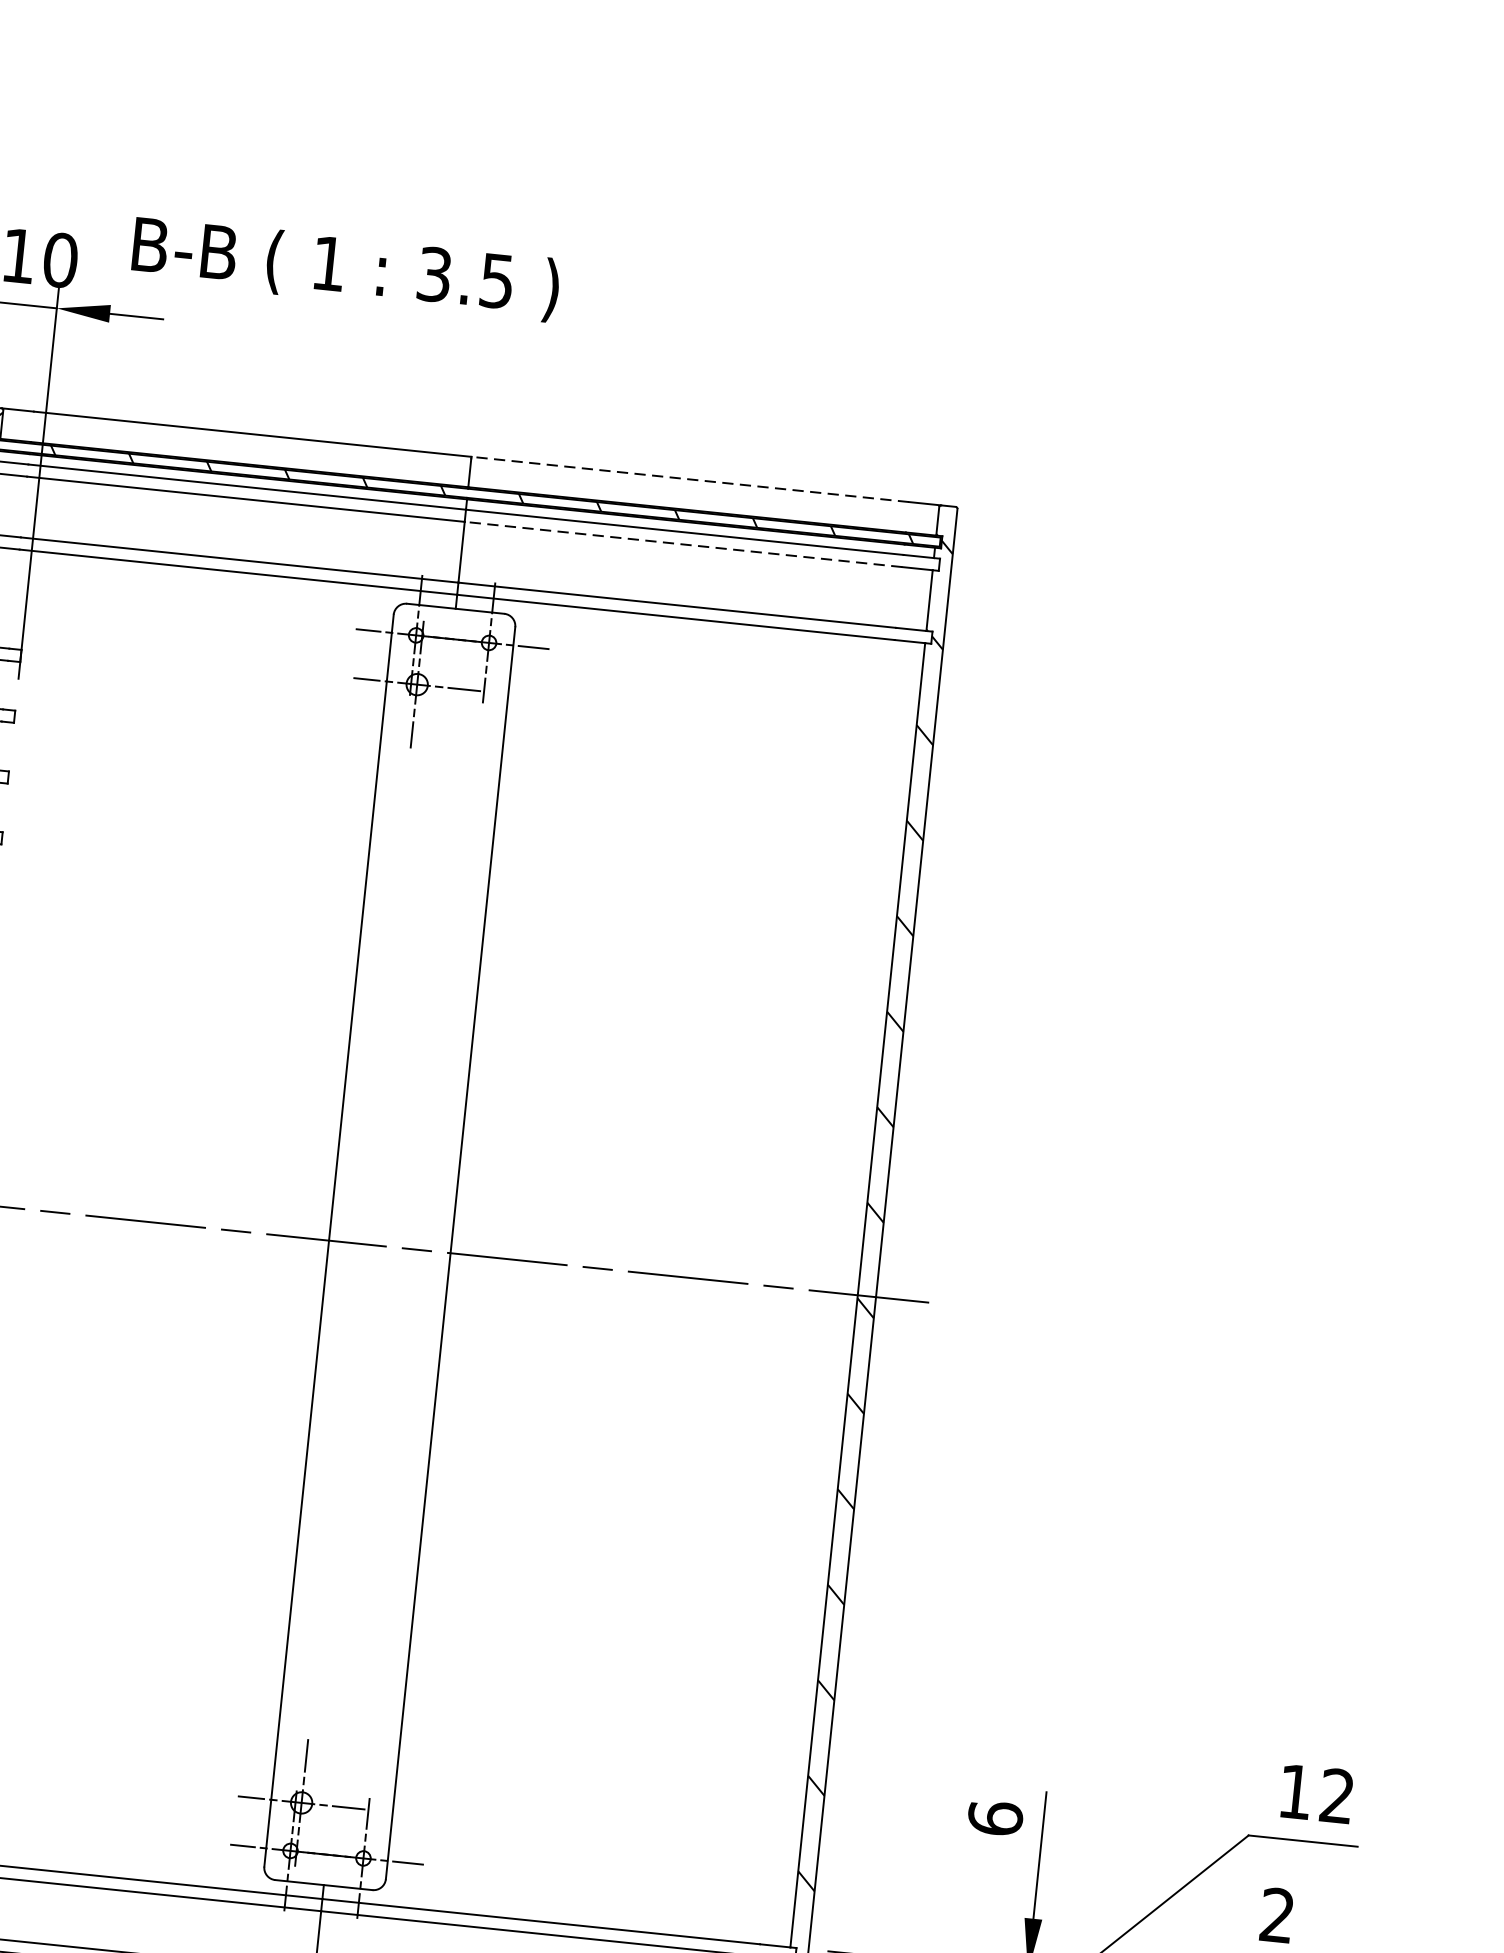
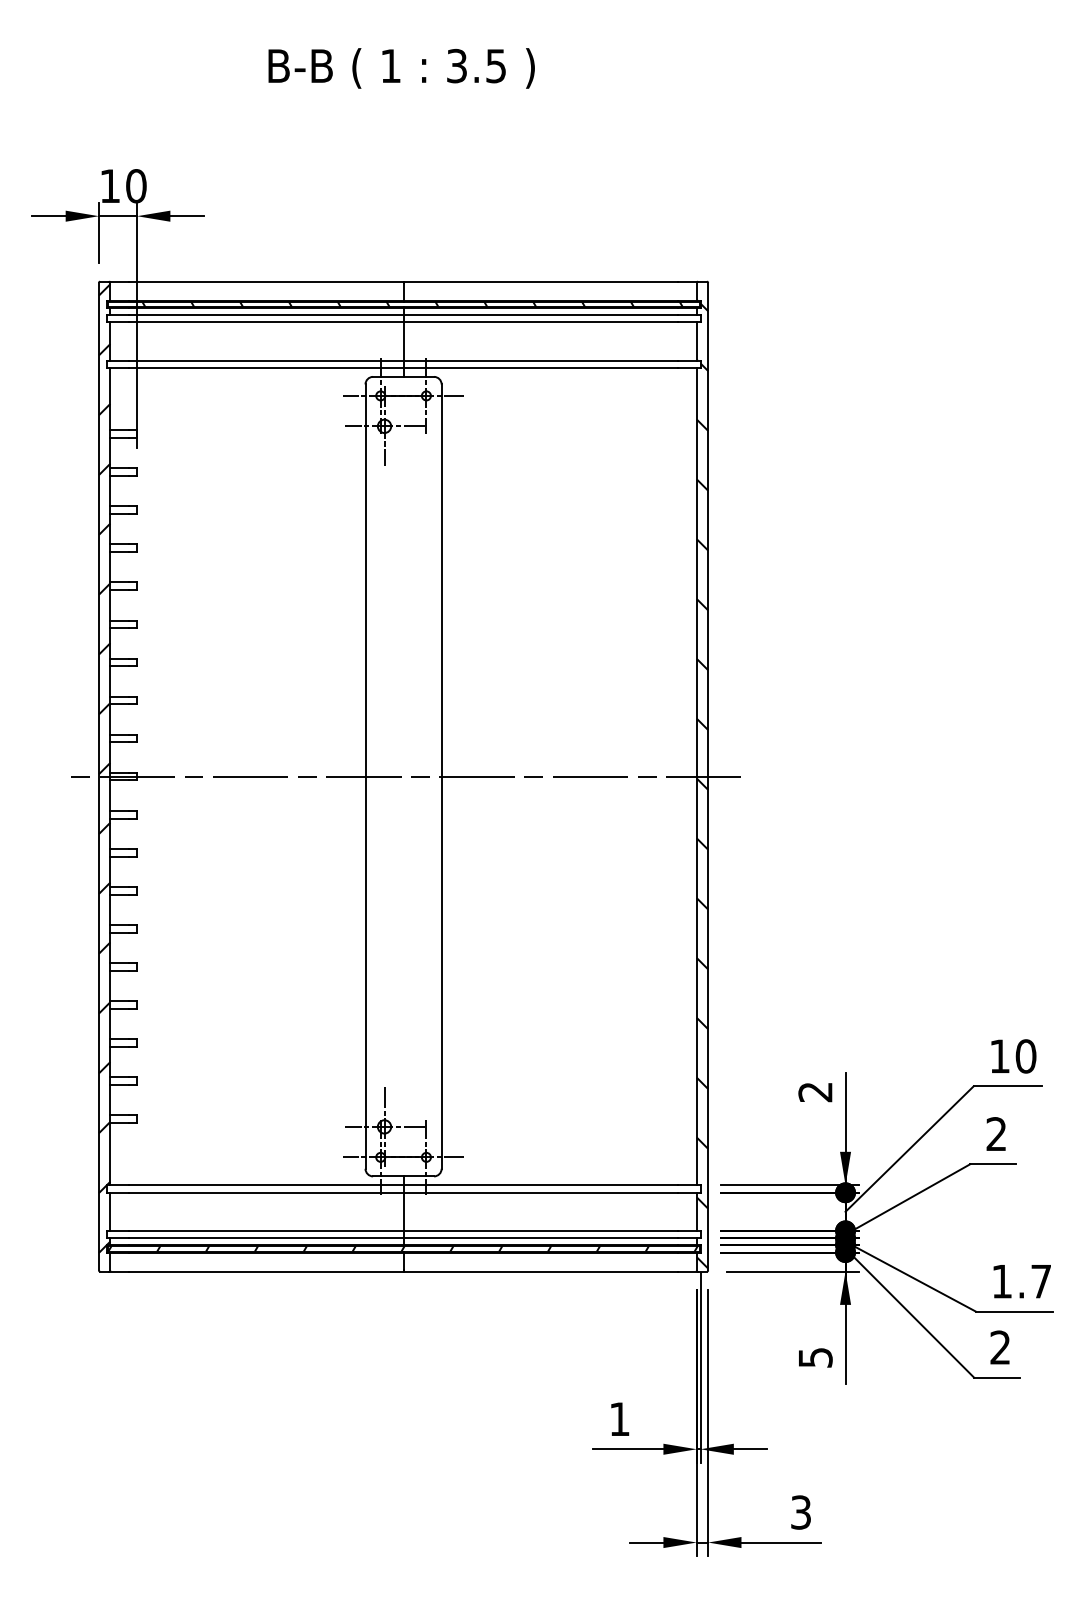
text: (345, 269) -> (401, 68), moved
line: (690, 479) -> (540, 281), dashed -> solid
line: (683, 544) -> (540, 322), dashed -> solid
text: (1336, 1796) -> (1025, 1056), 12 -> 10
text: (995, 1817) -> (815, 1091), 6 -> 2

